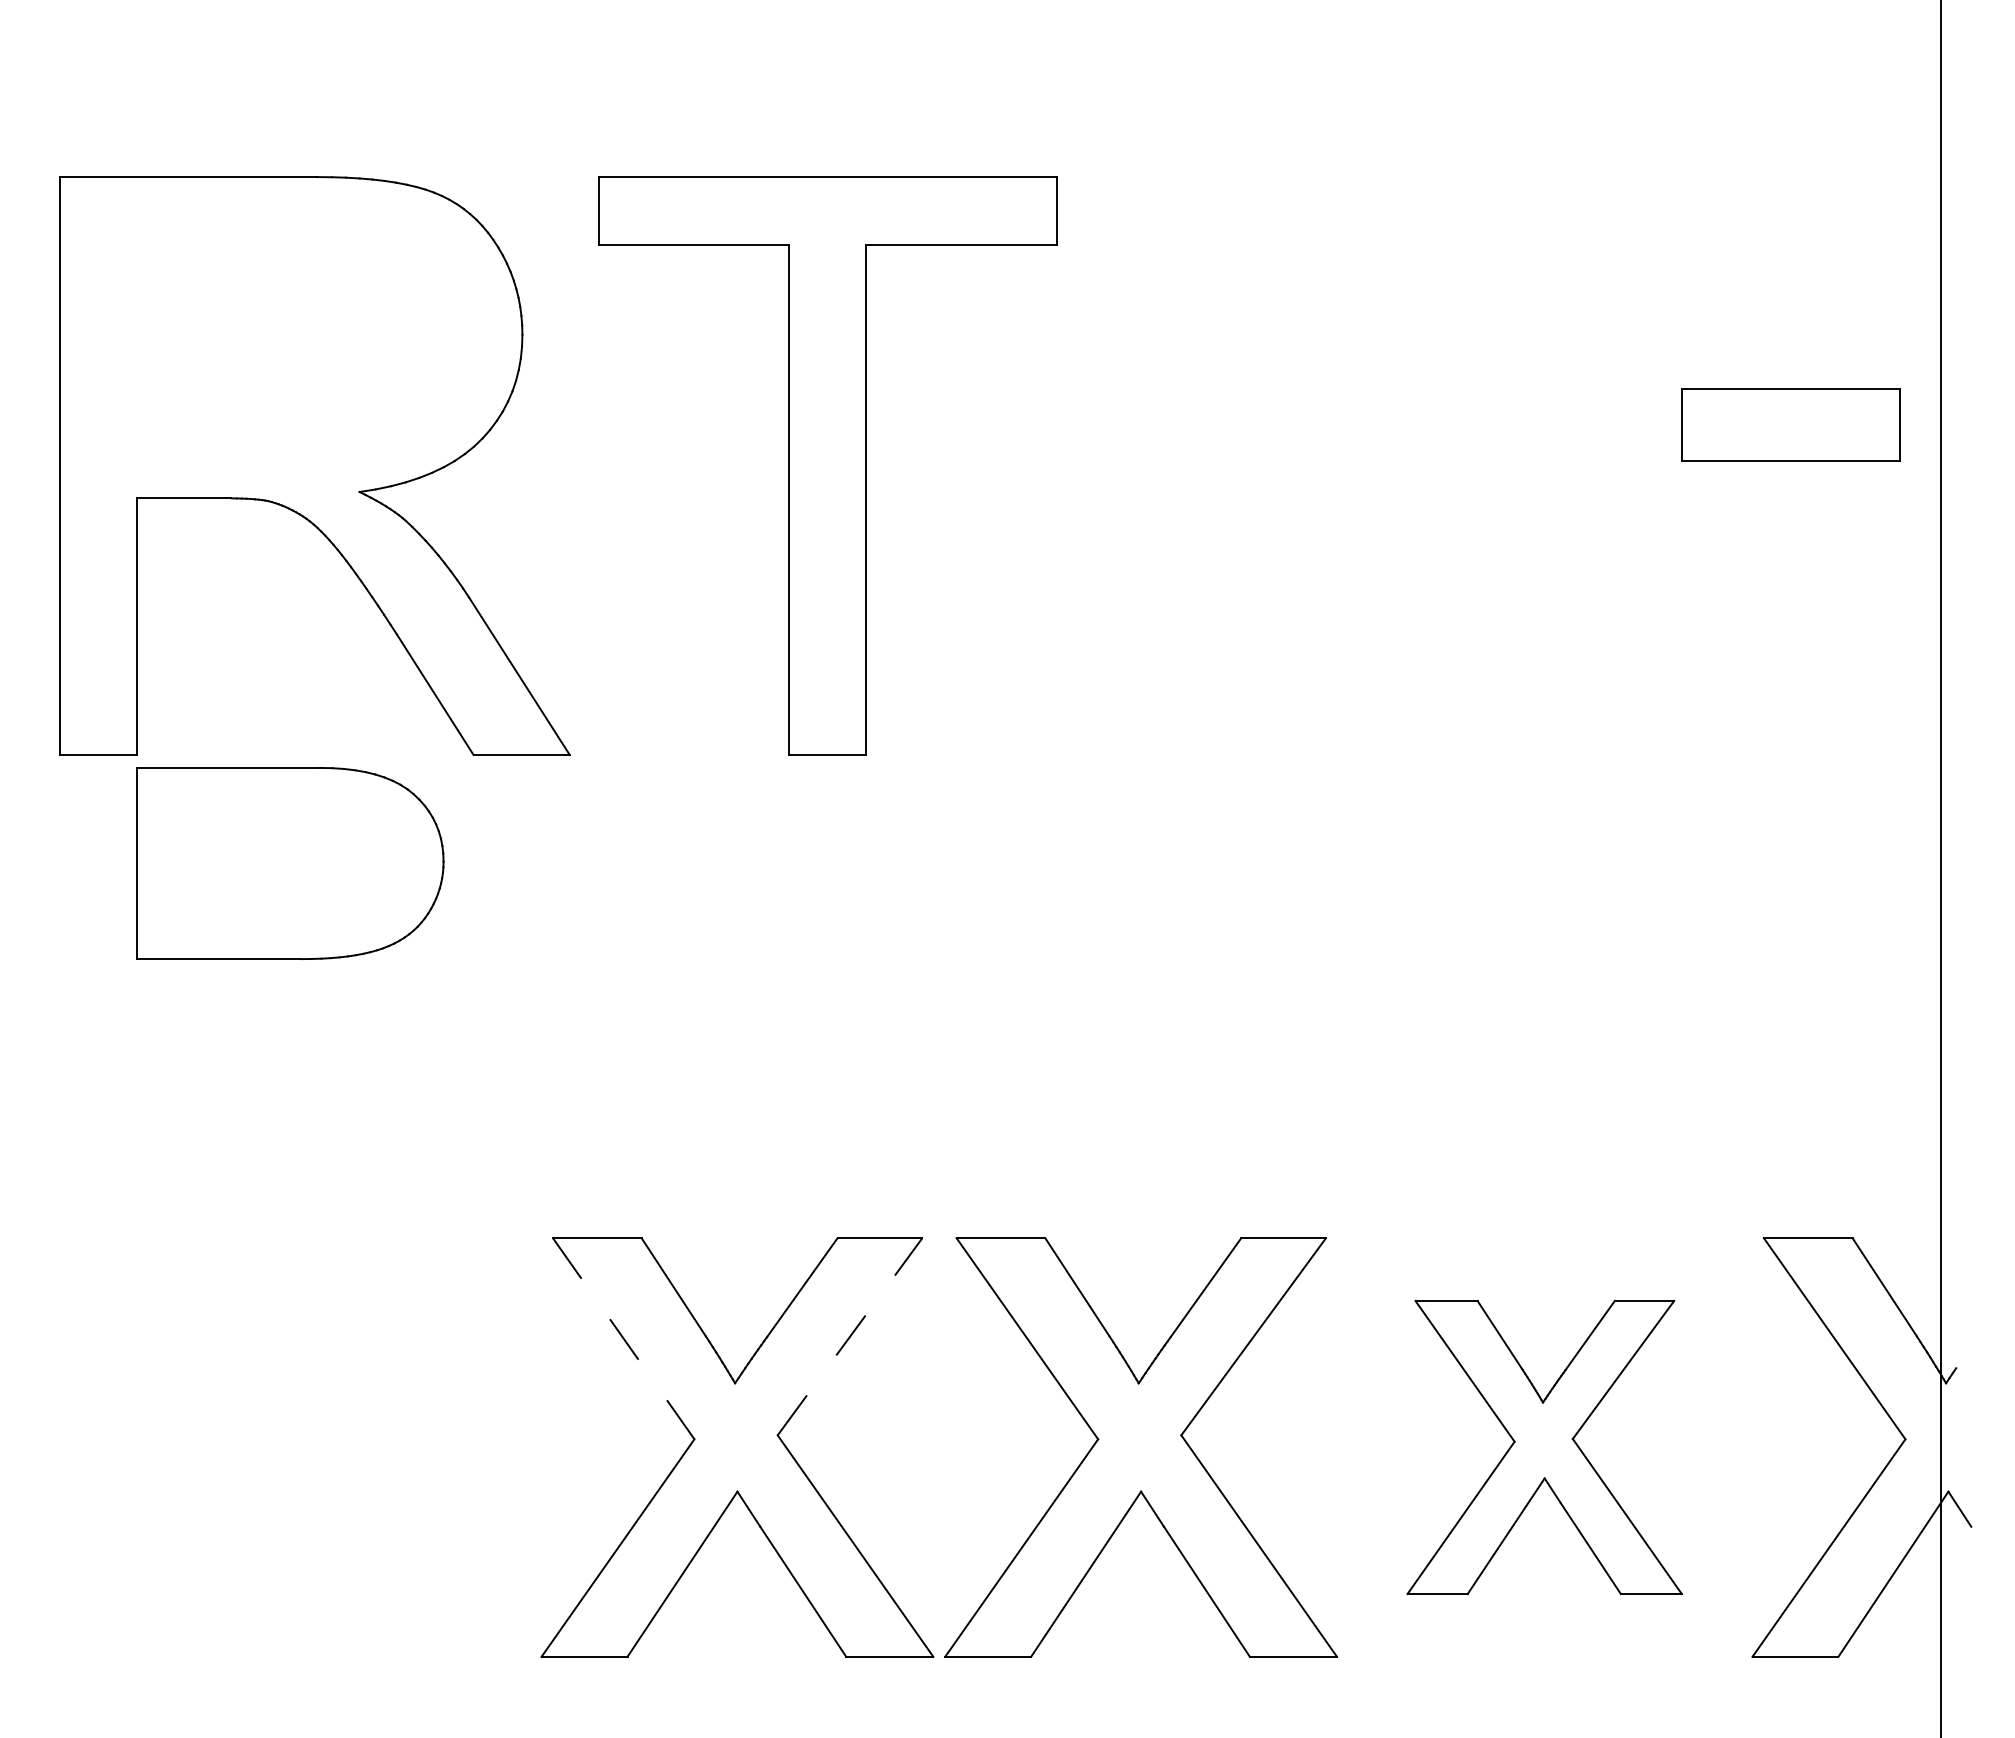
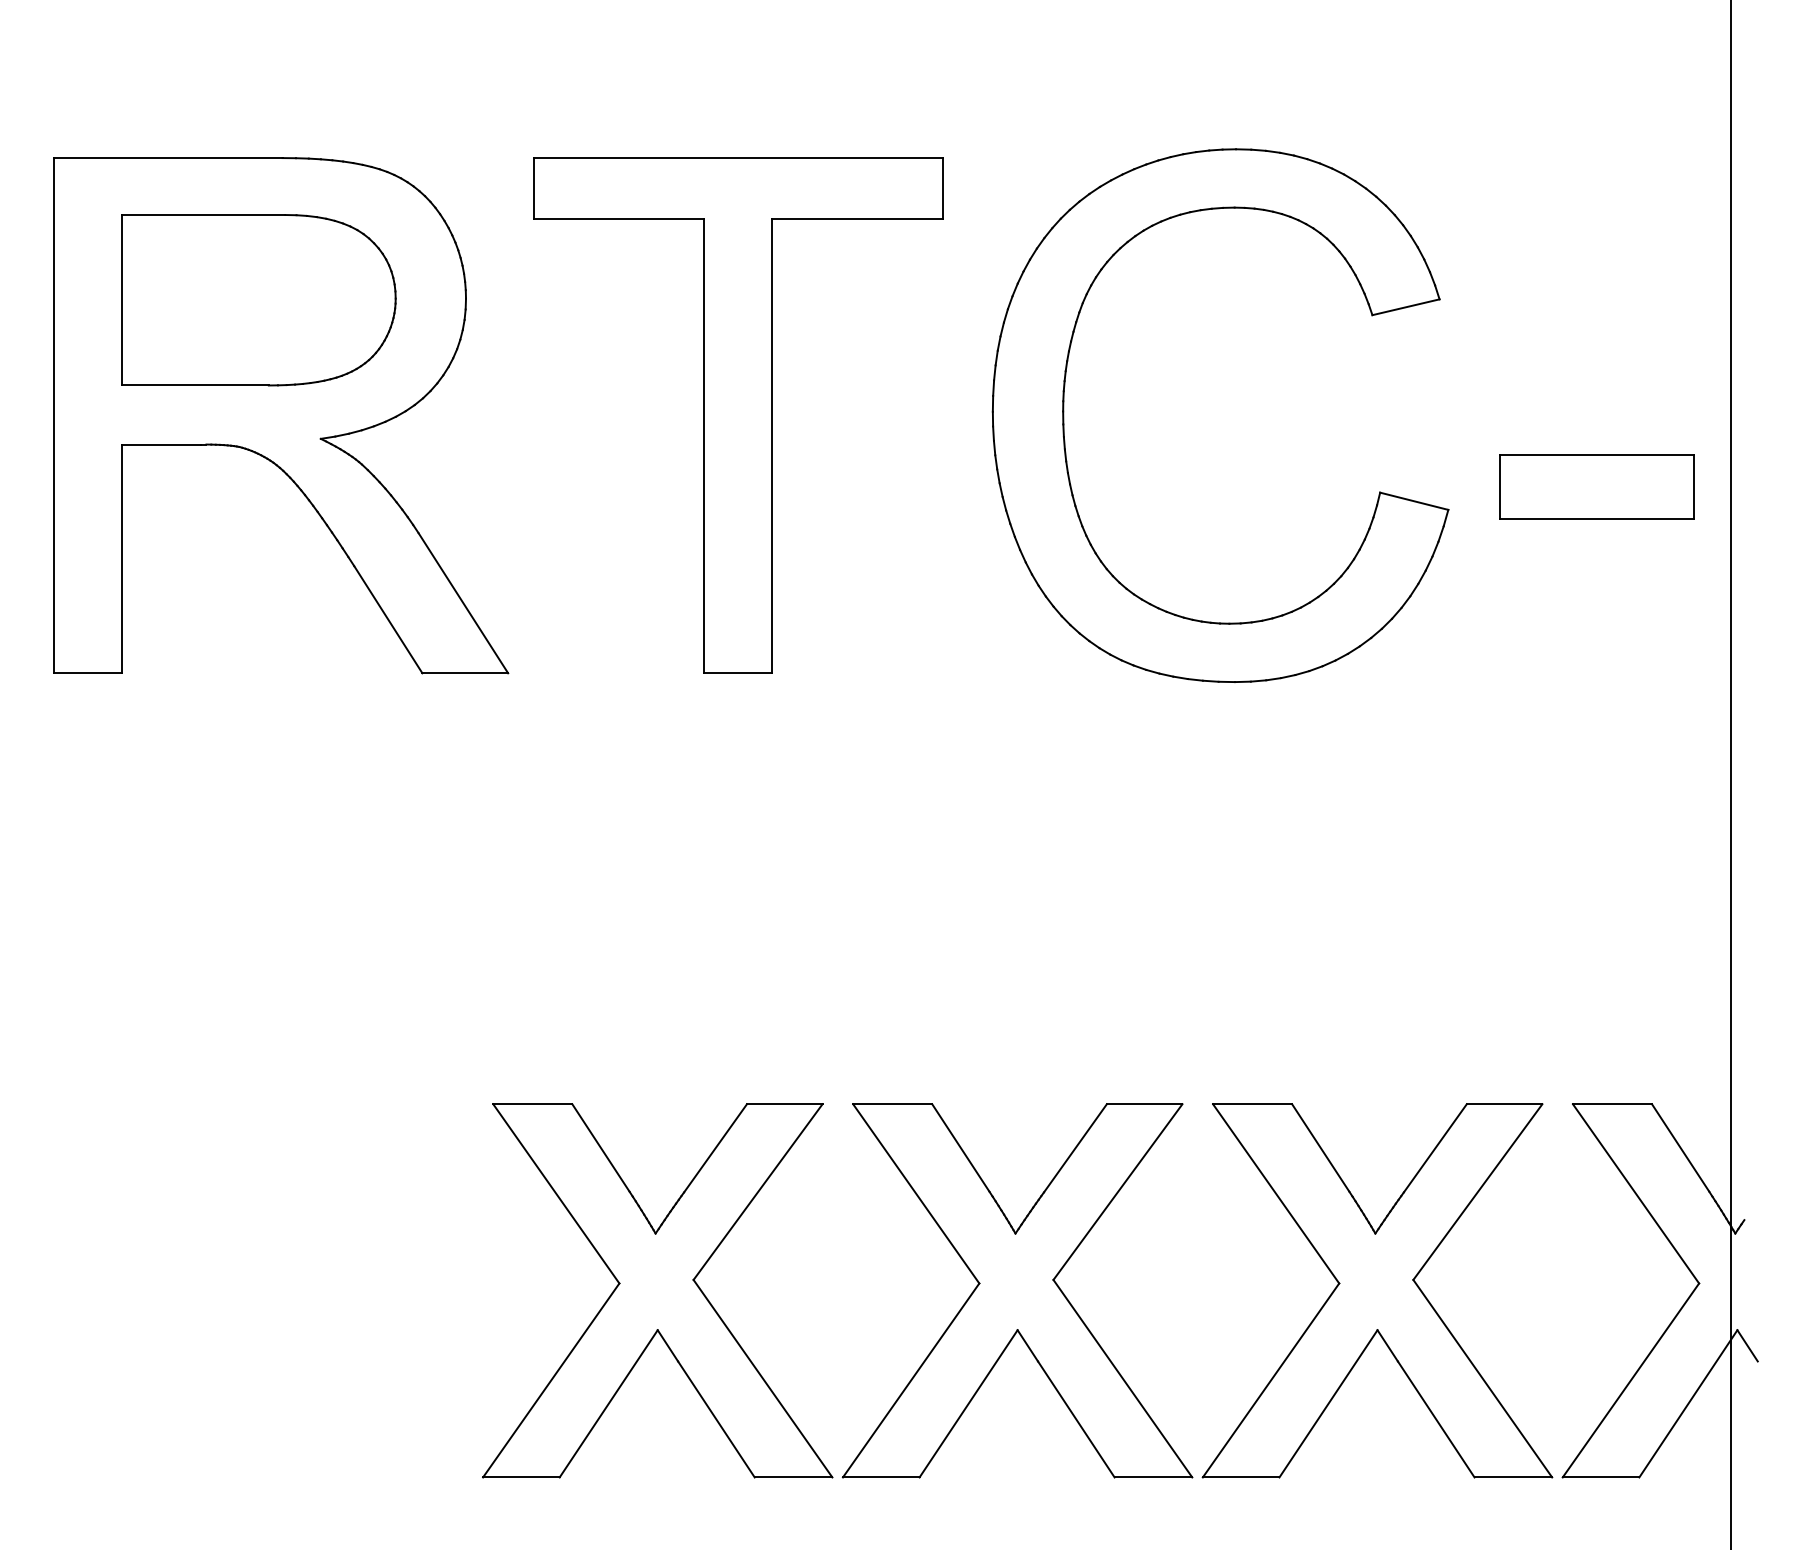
part: (1790, 424) -> (1596, 486), moved
part: (1193, 465) -> (1064, 415), added
part: (290, 863) -> (259, 300), moved
line: (850, 1336) -> (758, 1191), dashed -> solid
line: (623, 1338) -> (556, 1193), dashed -> solid
part: (1544, 1447) -> (1377, 1290), size x1.43

